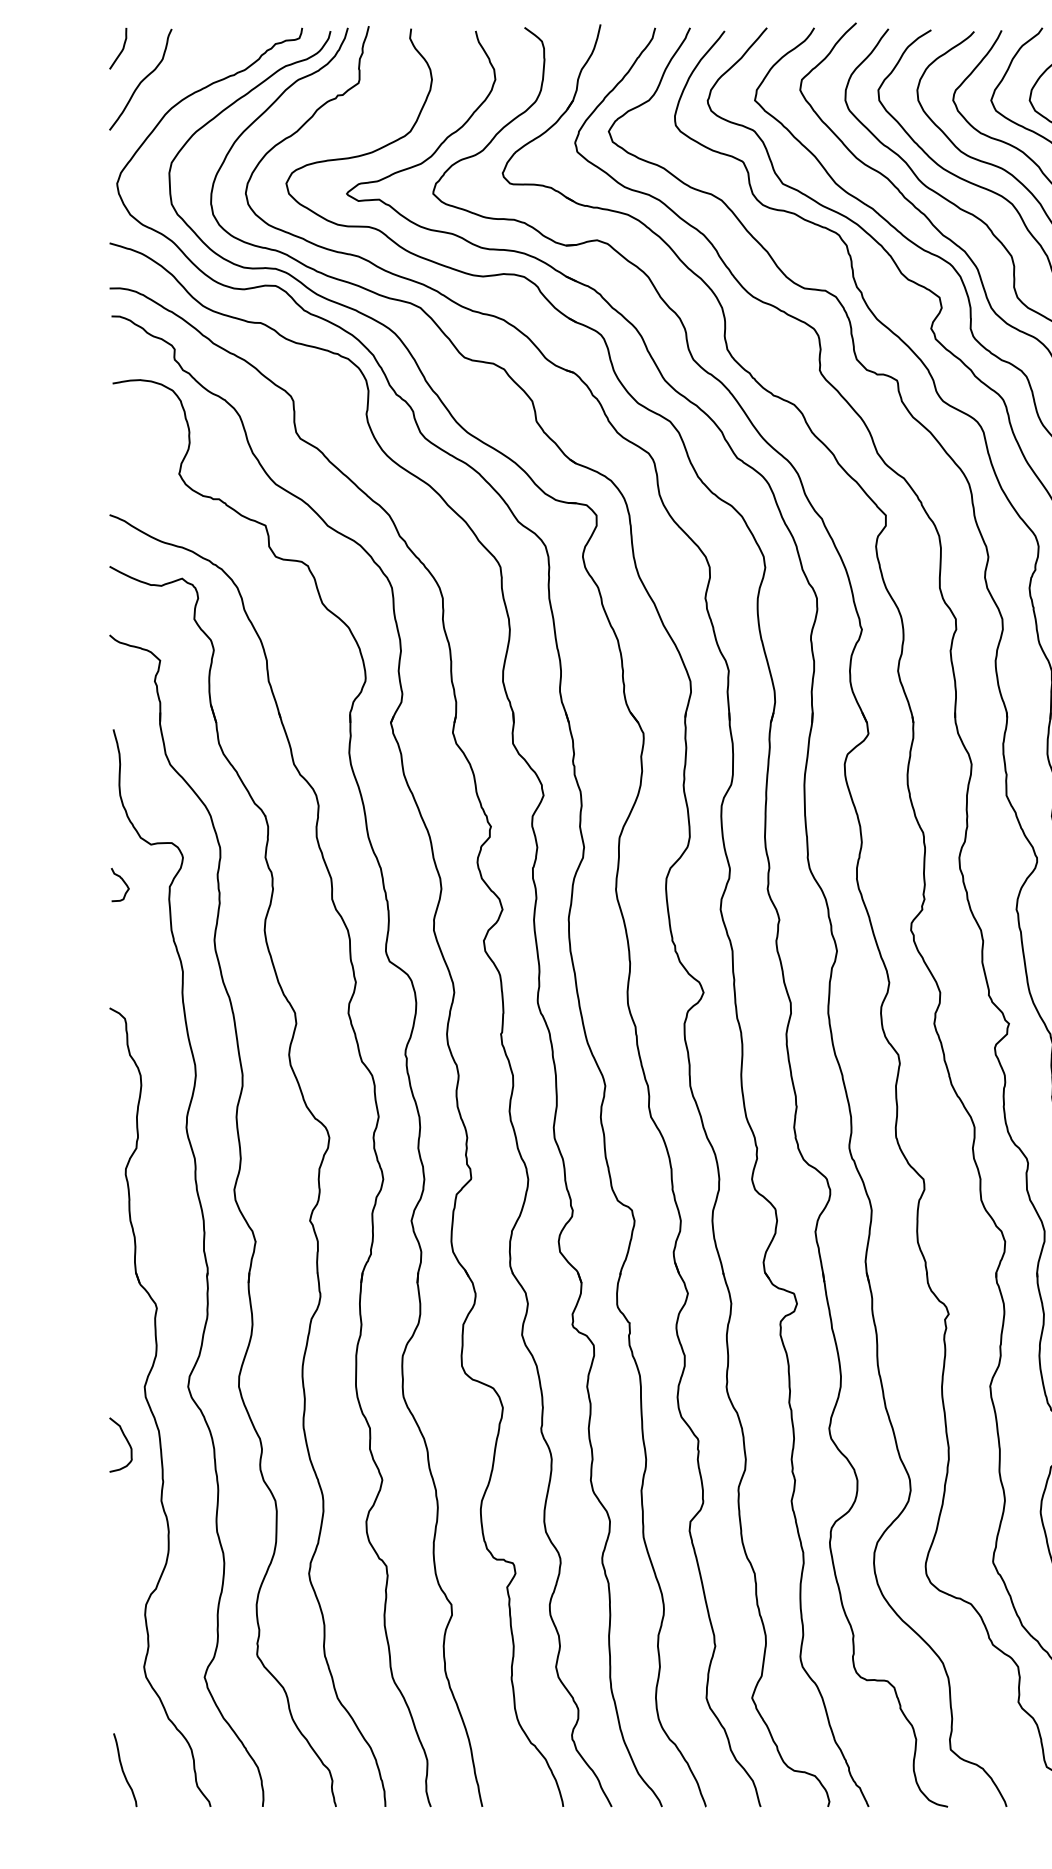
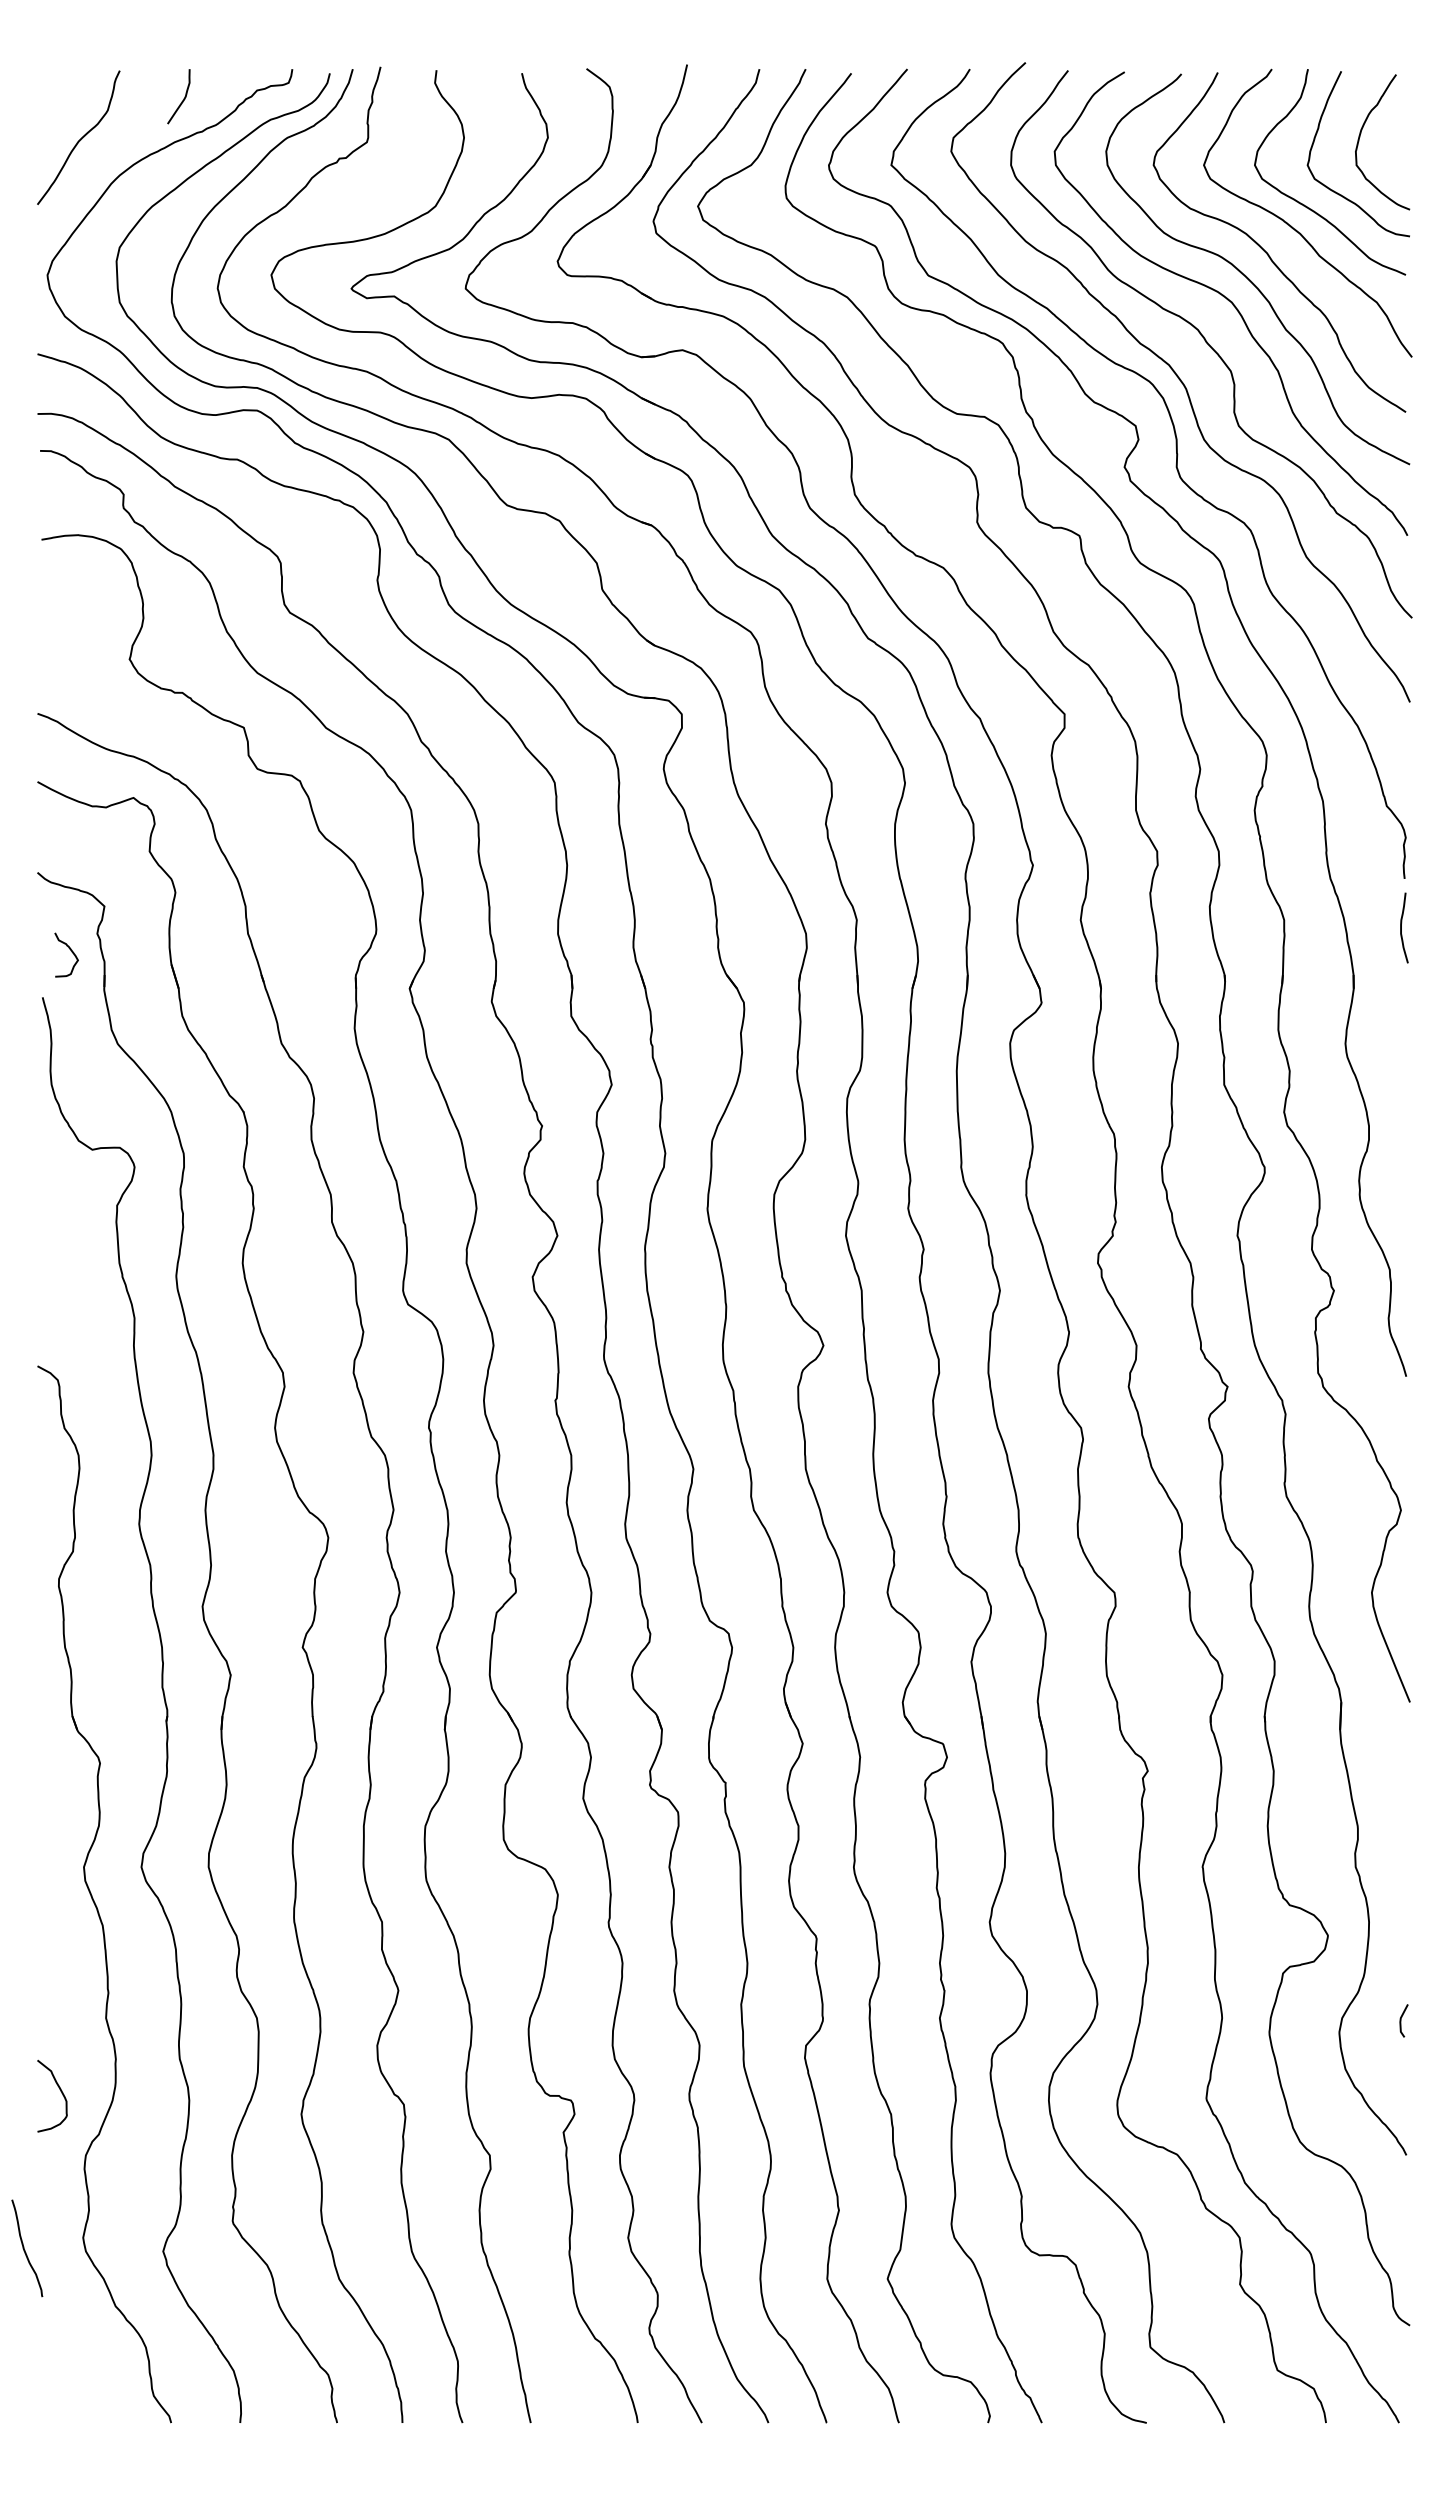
curve: (121, 50) -> (183, 98), moved
curve: (123, 882) -> (71, 952), moved
curve: (126, 1441) -> (60, 2091), moved
curve: (123, 1771) -> (25, 2250), moved

